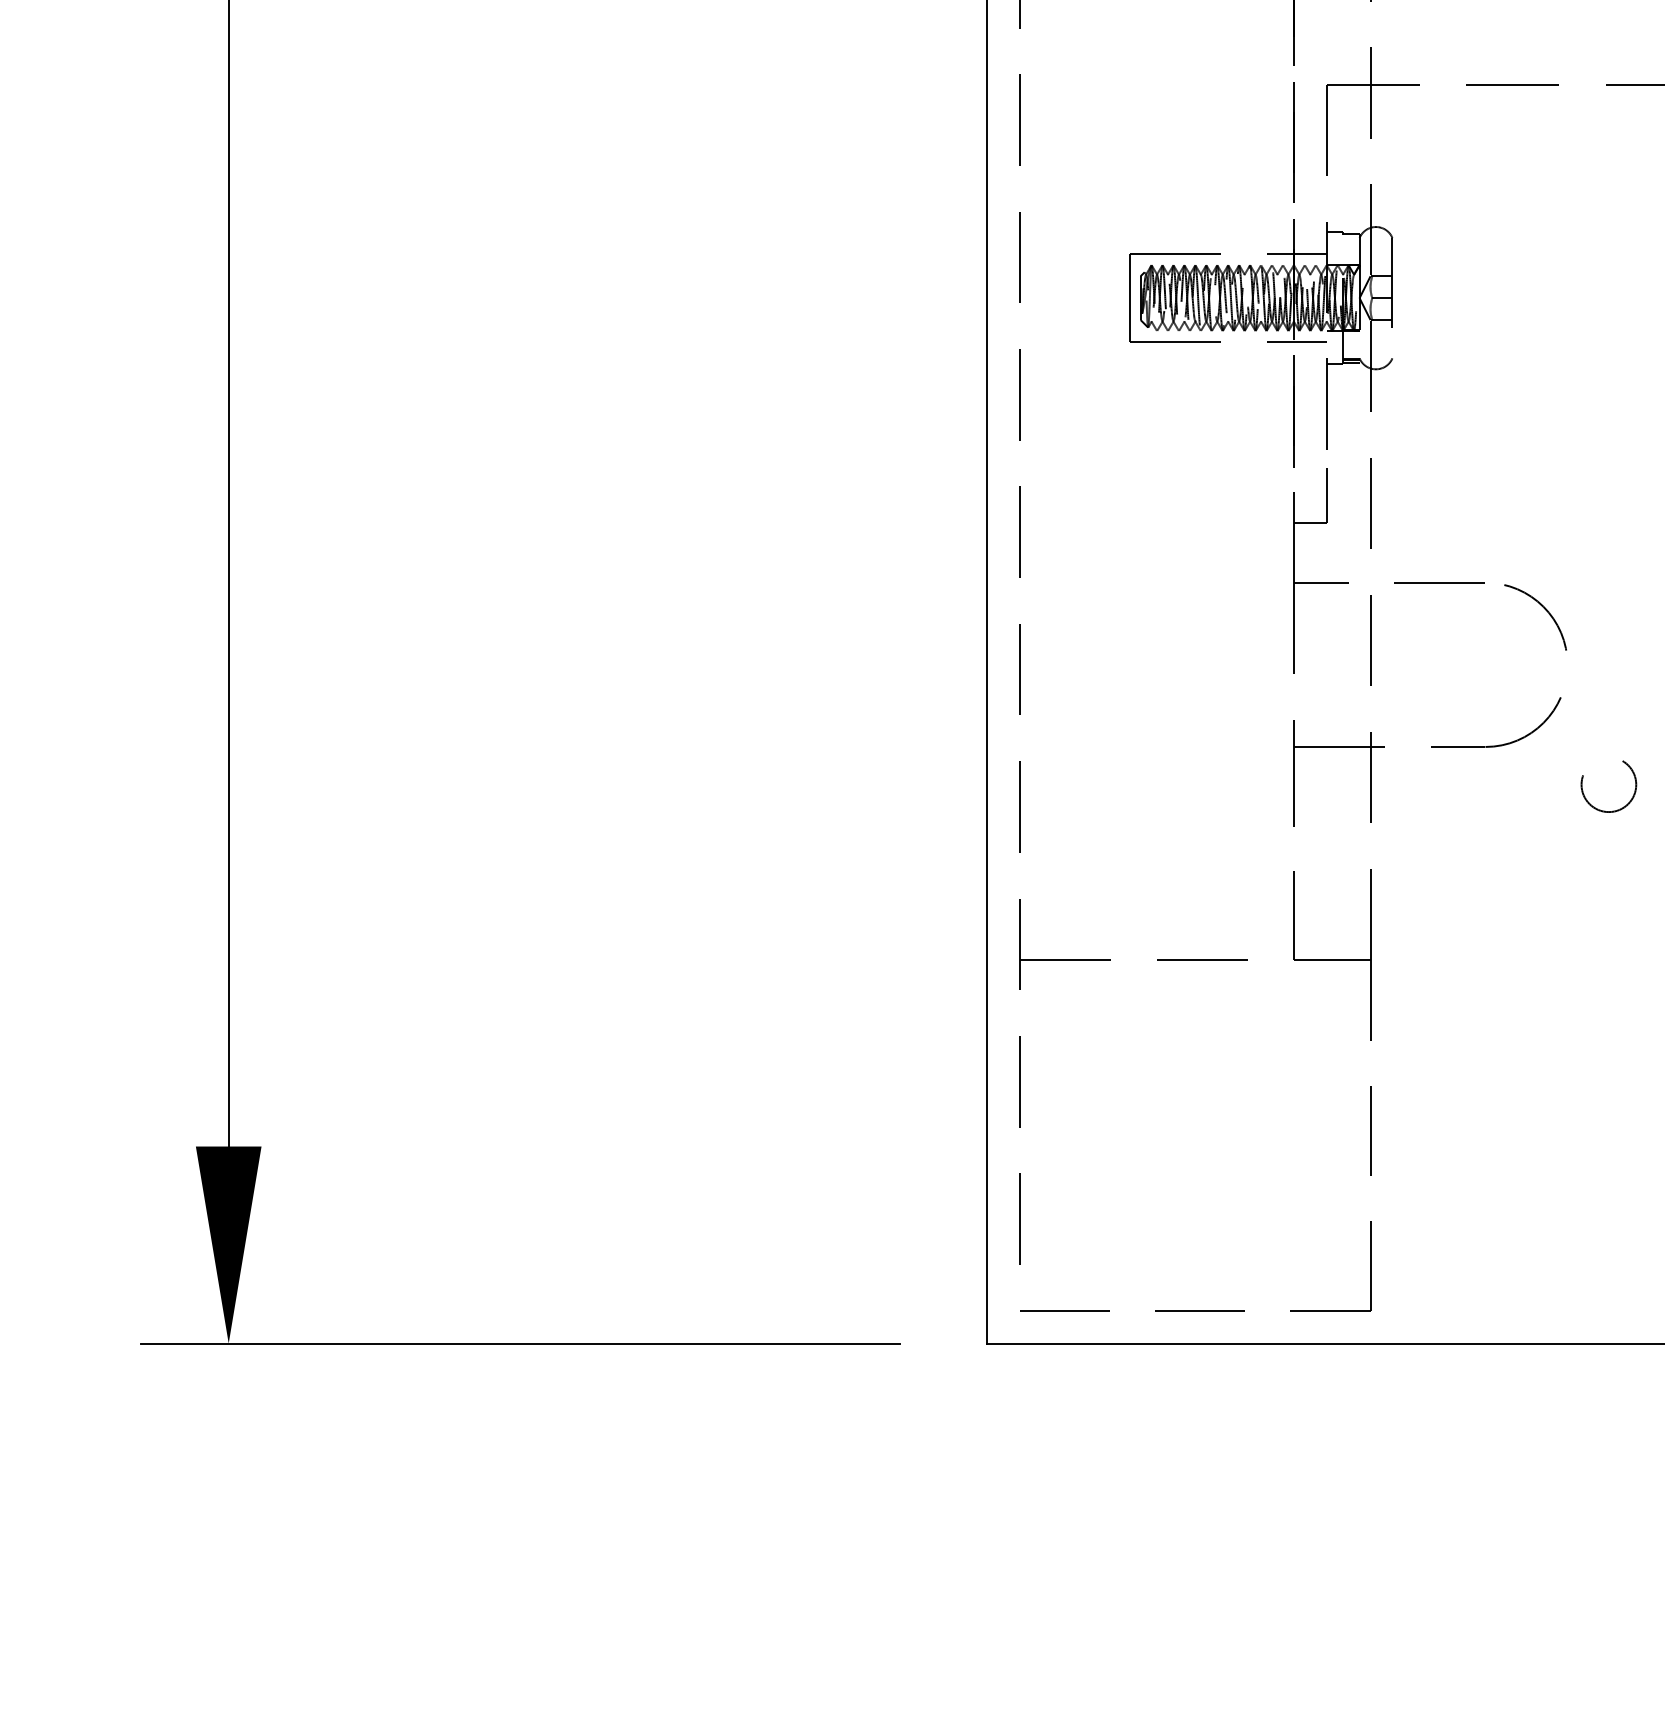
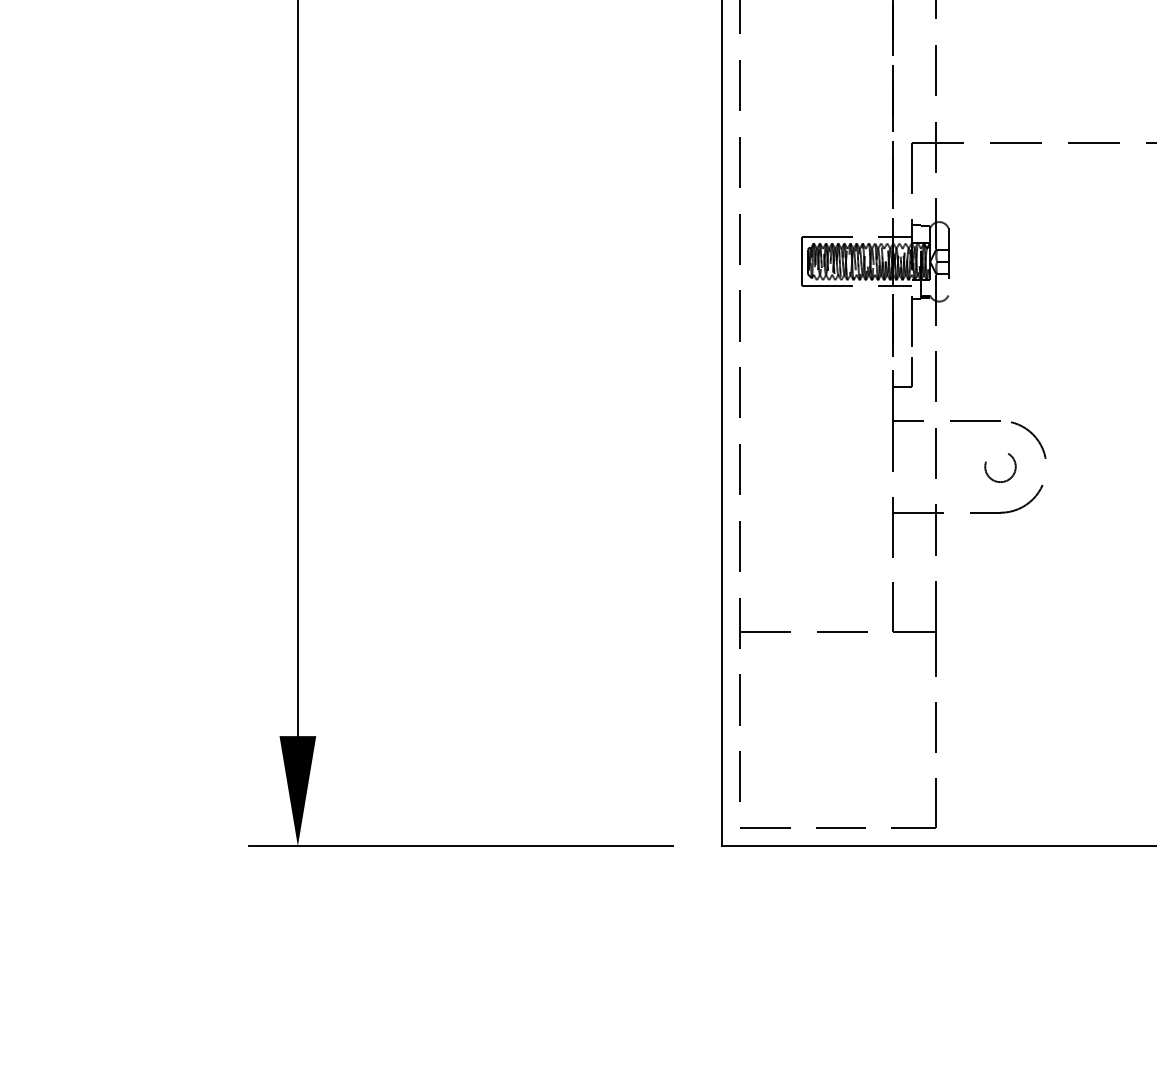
circle: (1608, 785) -> (1000, 467), moved

